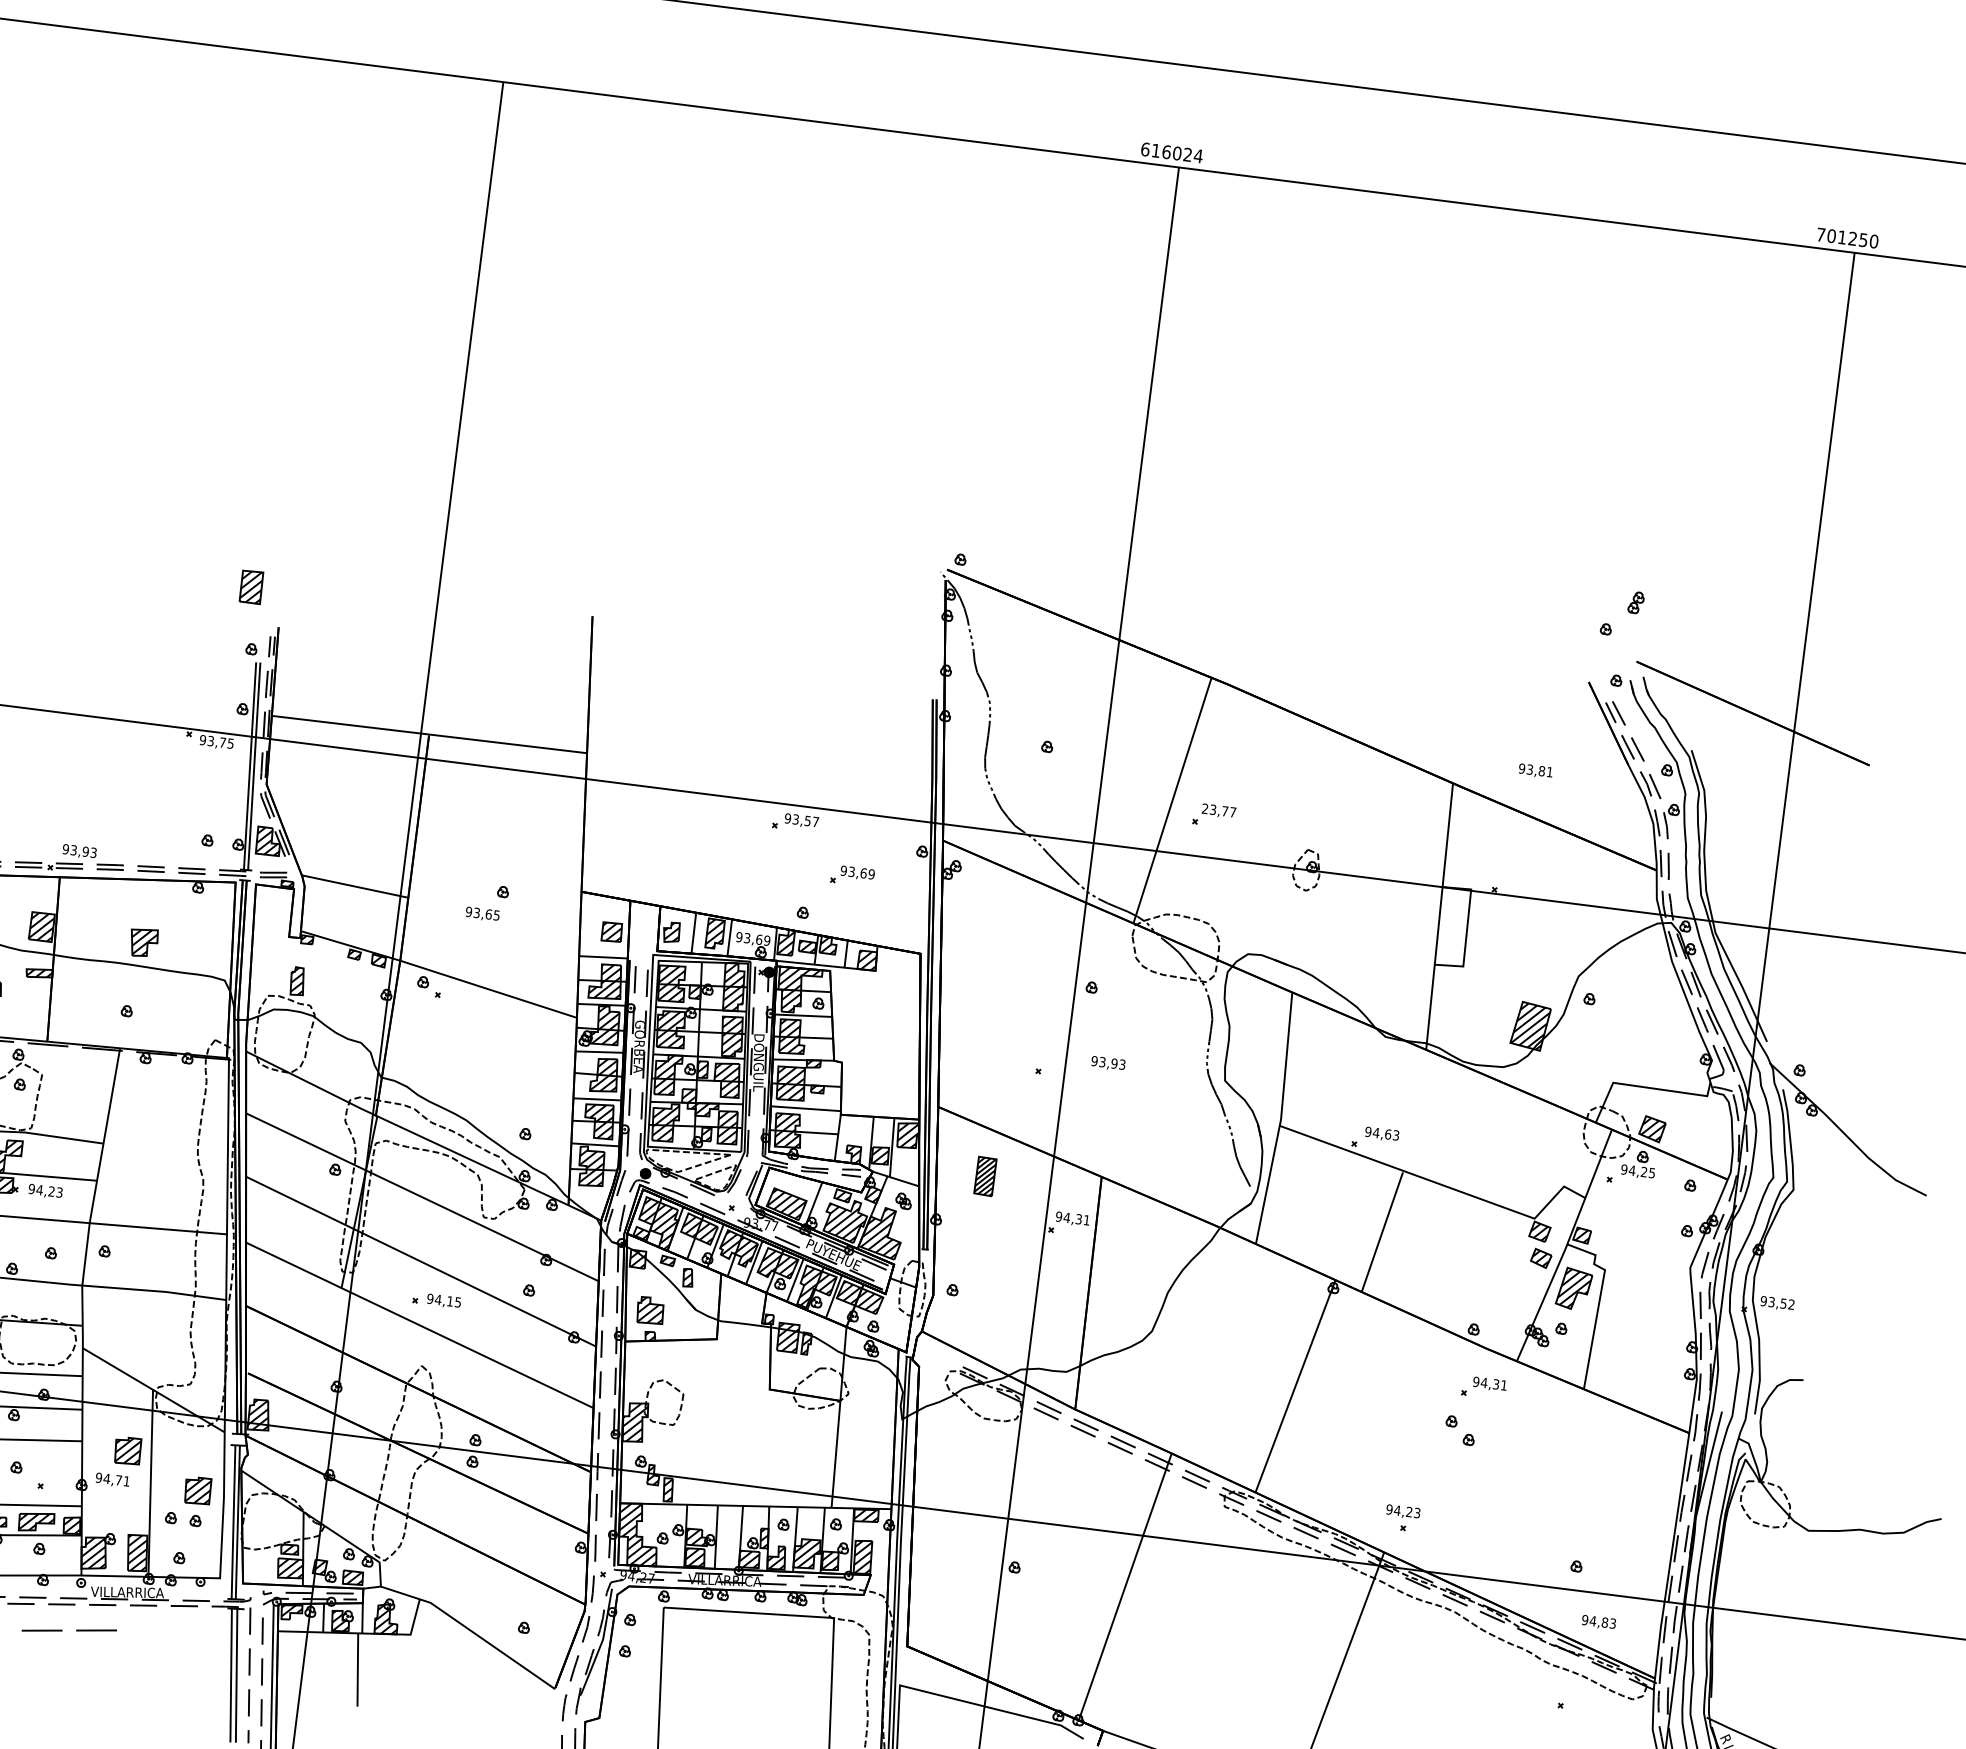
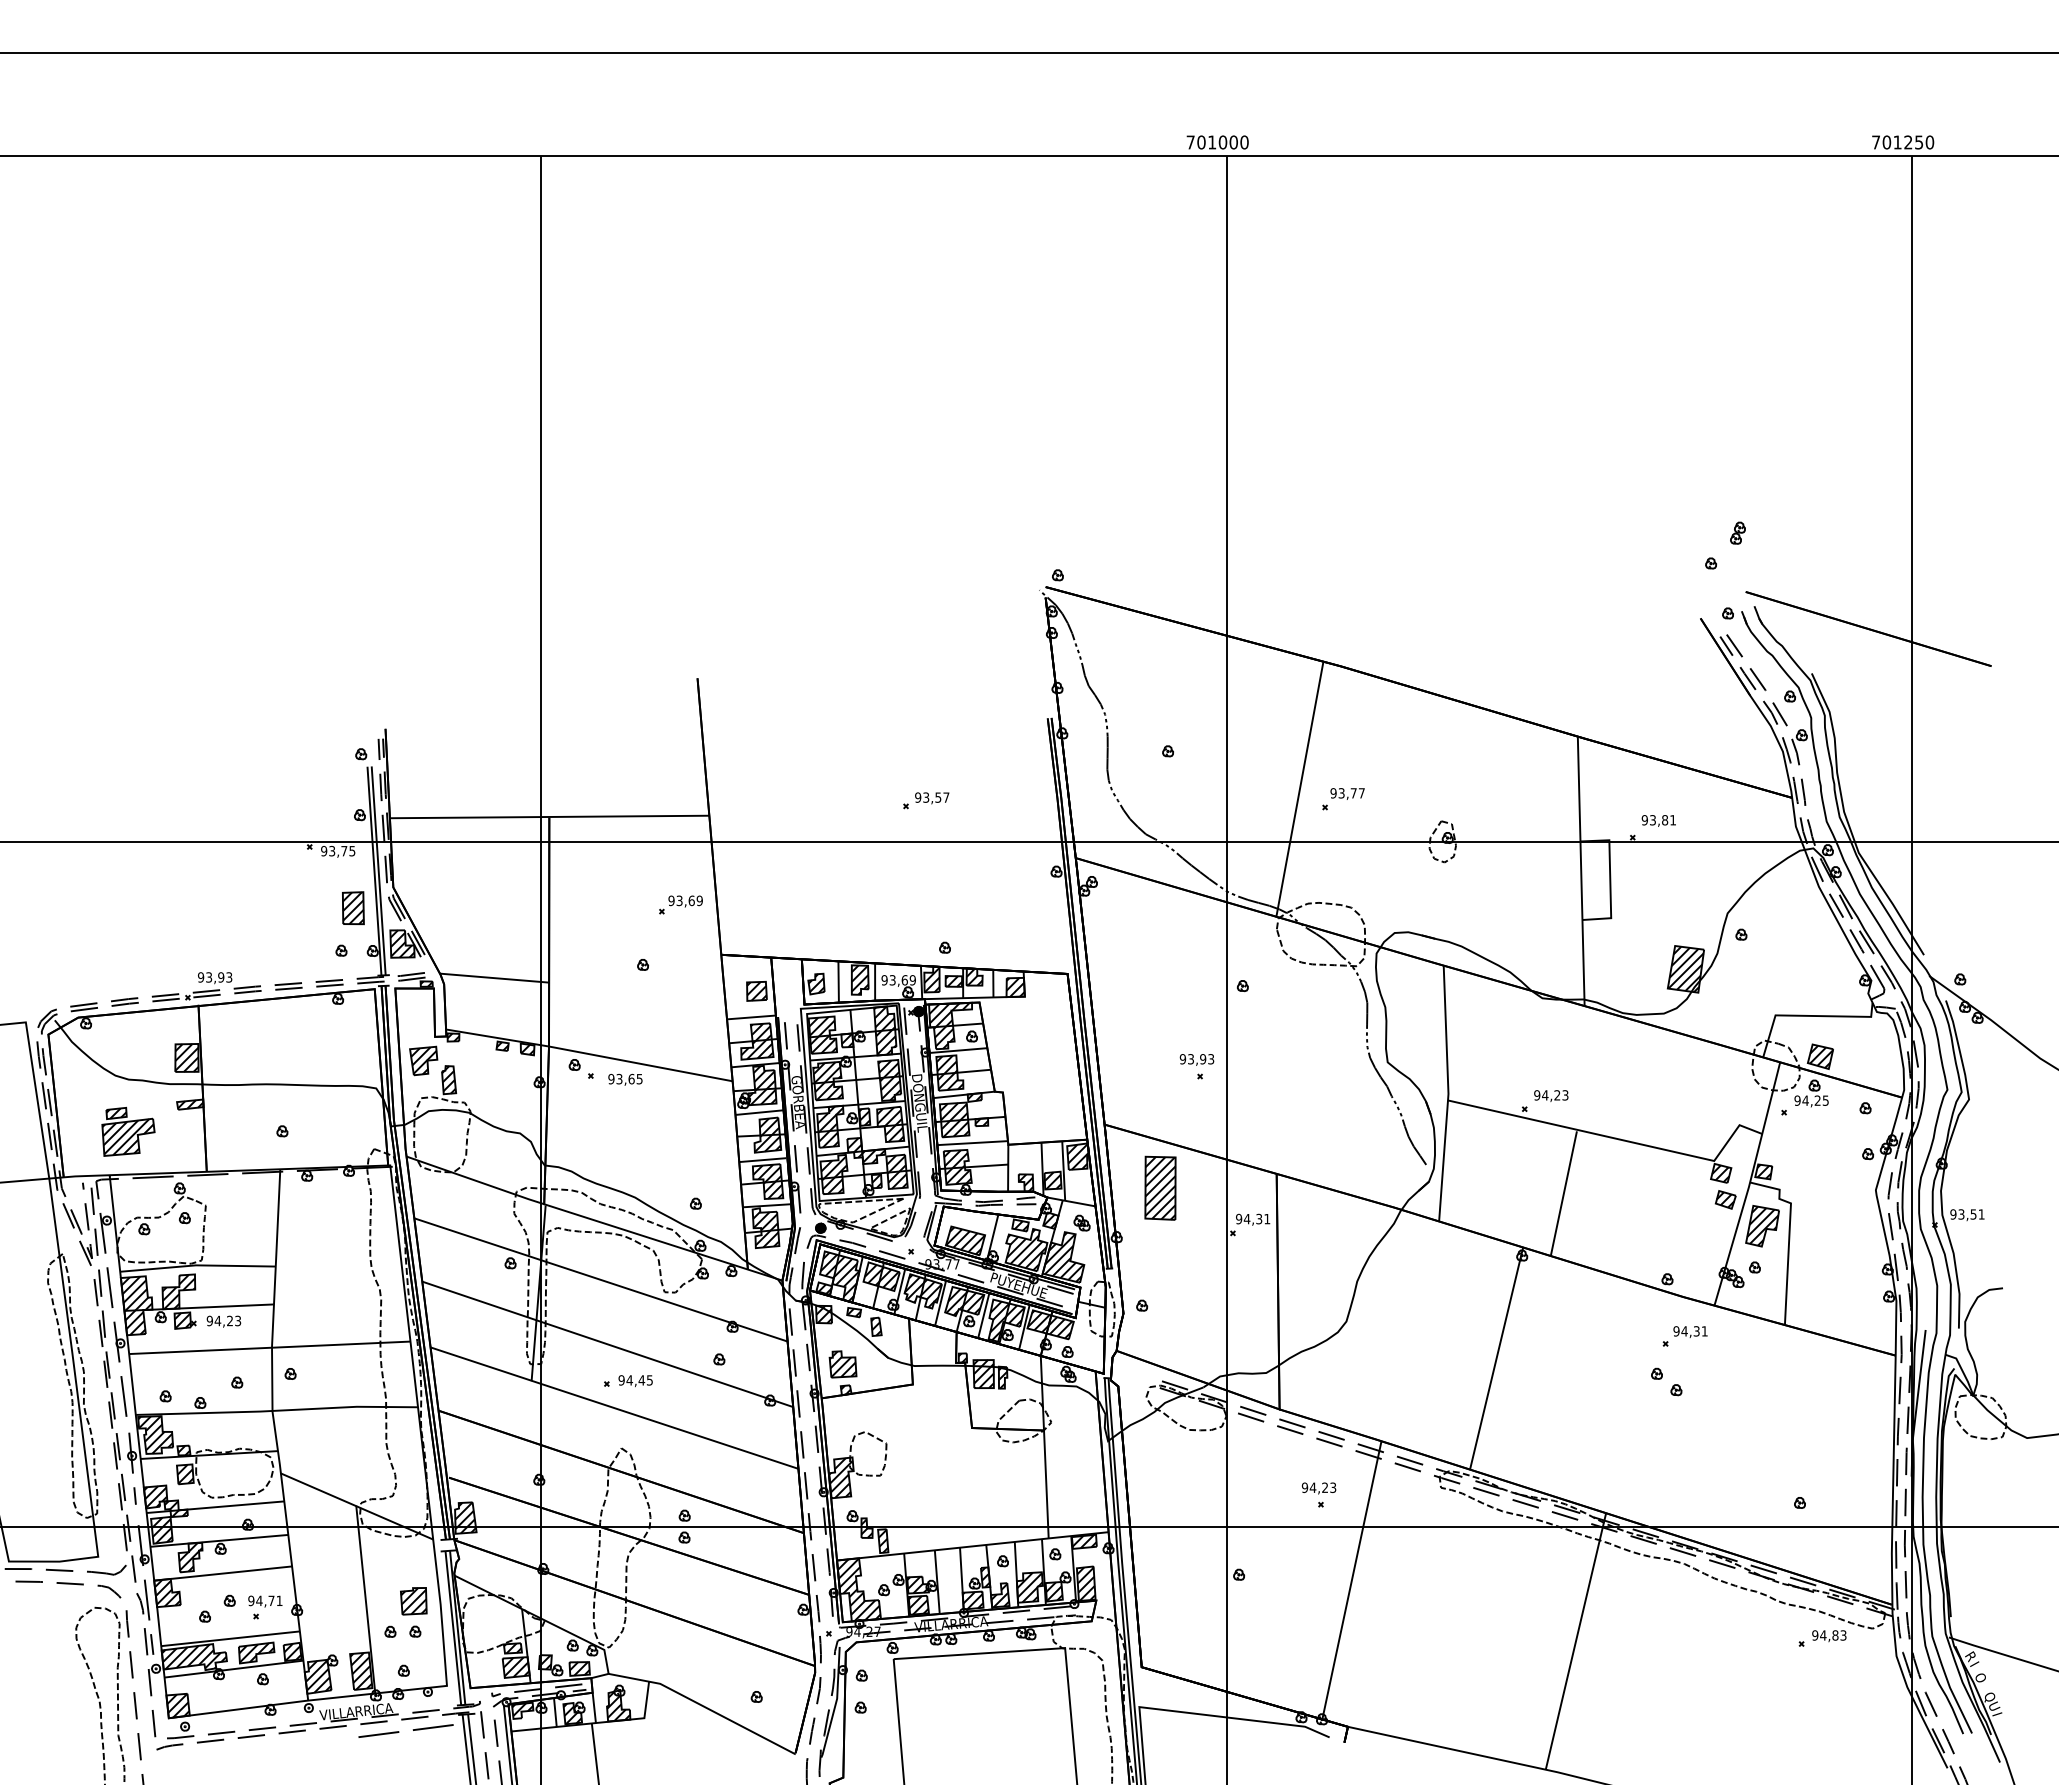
text: (1171, 152) -> (1217, 142), 616024 -> 701000
part: (251, 587) -> (353, 908), moved
text: (1535, 770) -> (1658, 820), moved
text: (1205, 809) -> (1333, 793), 23,77 -> 93,77
part: (795, 822) -> (926, 800), moved
part: (852, 875) -> (680, 904), moved
text: (482, 914) -> (625, 1079), moved
part: (143, 942) -> (423, 1060), moved
text: (1107, 1063) -> (1196, 1059), moved
text: (1388, 1134) -> (1557, 1095), 94,63 -> 94,23
part: (985, 1175) -> (1160, 1187), size x1.67
text: (449, 1301) -> (641, 1380), 94,15 -> 94,45
text: (1791, 1304) -> (1981, 1214), 93,52 -> 93,51
part: (127, 1451) -> (338, 1570), removed
text: (112, 1480) -> (265, 1601), moved
part: (1402, 1518) -> (1319, 1494), moved
text: (1599, 1622) -> (1829, 1636), moved
line: (62, 1630) -> (399, 1731), moved

